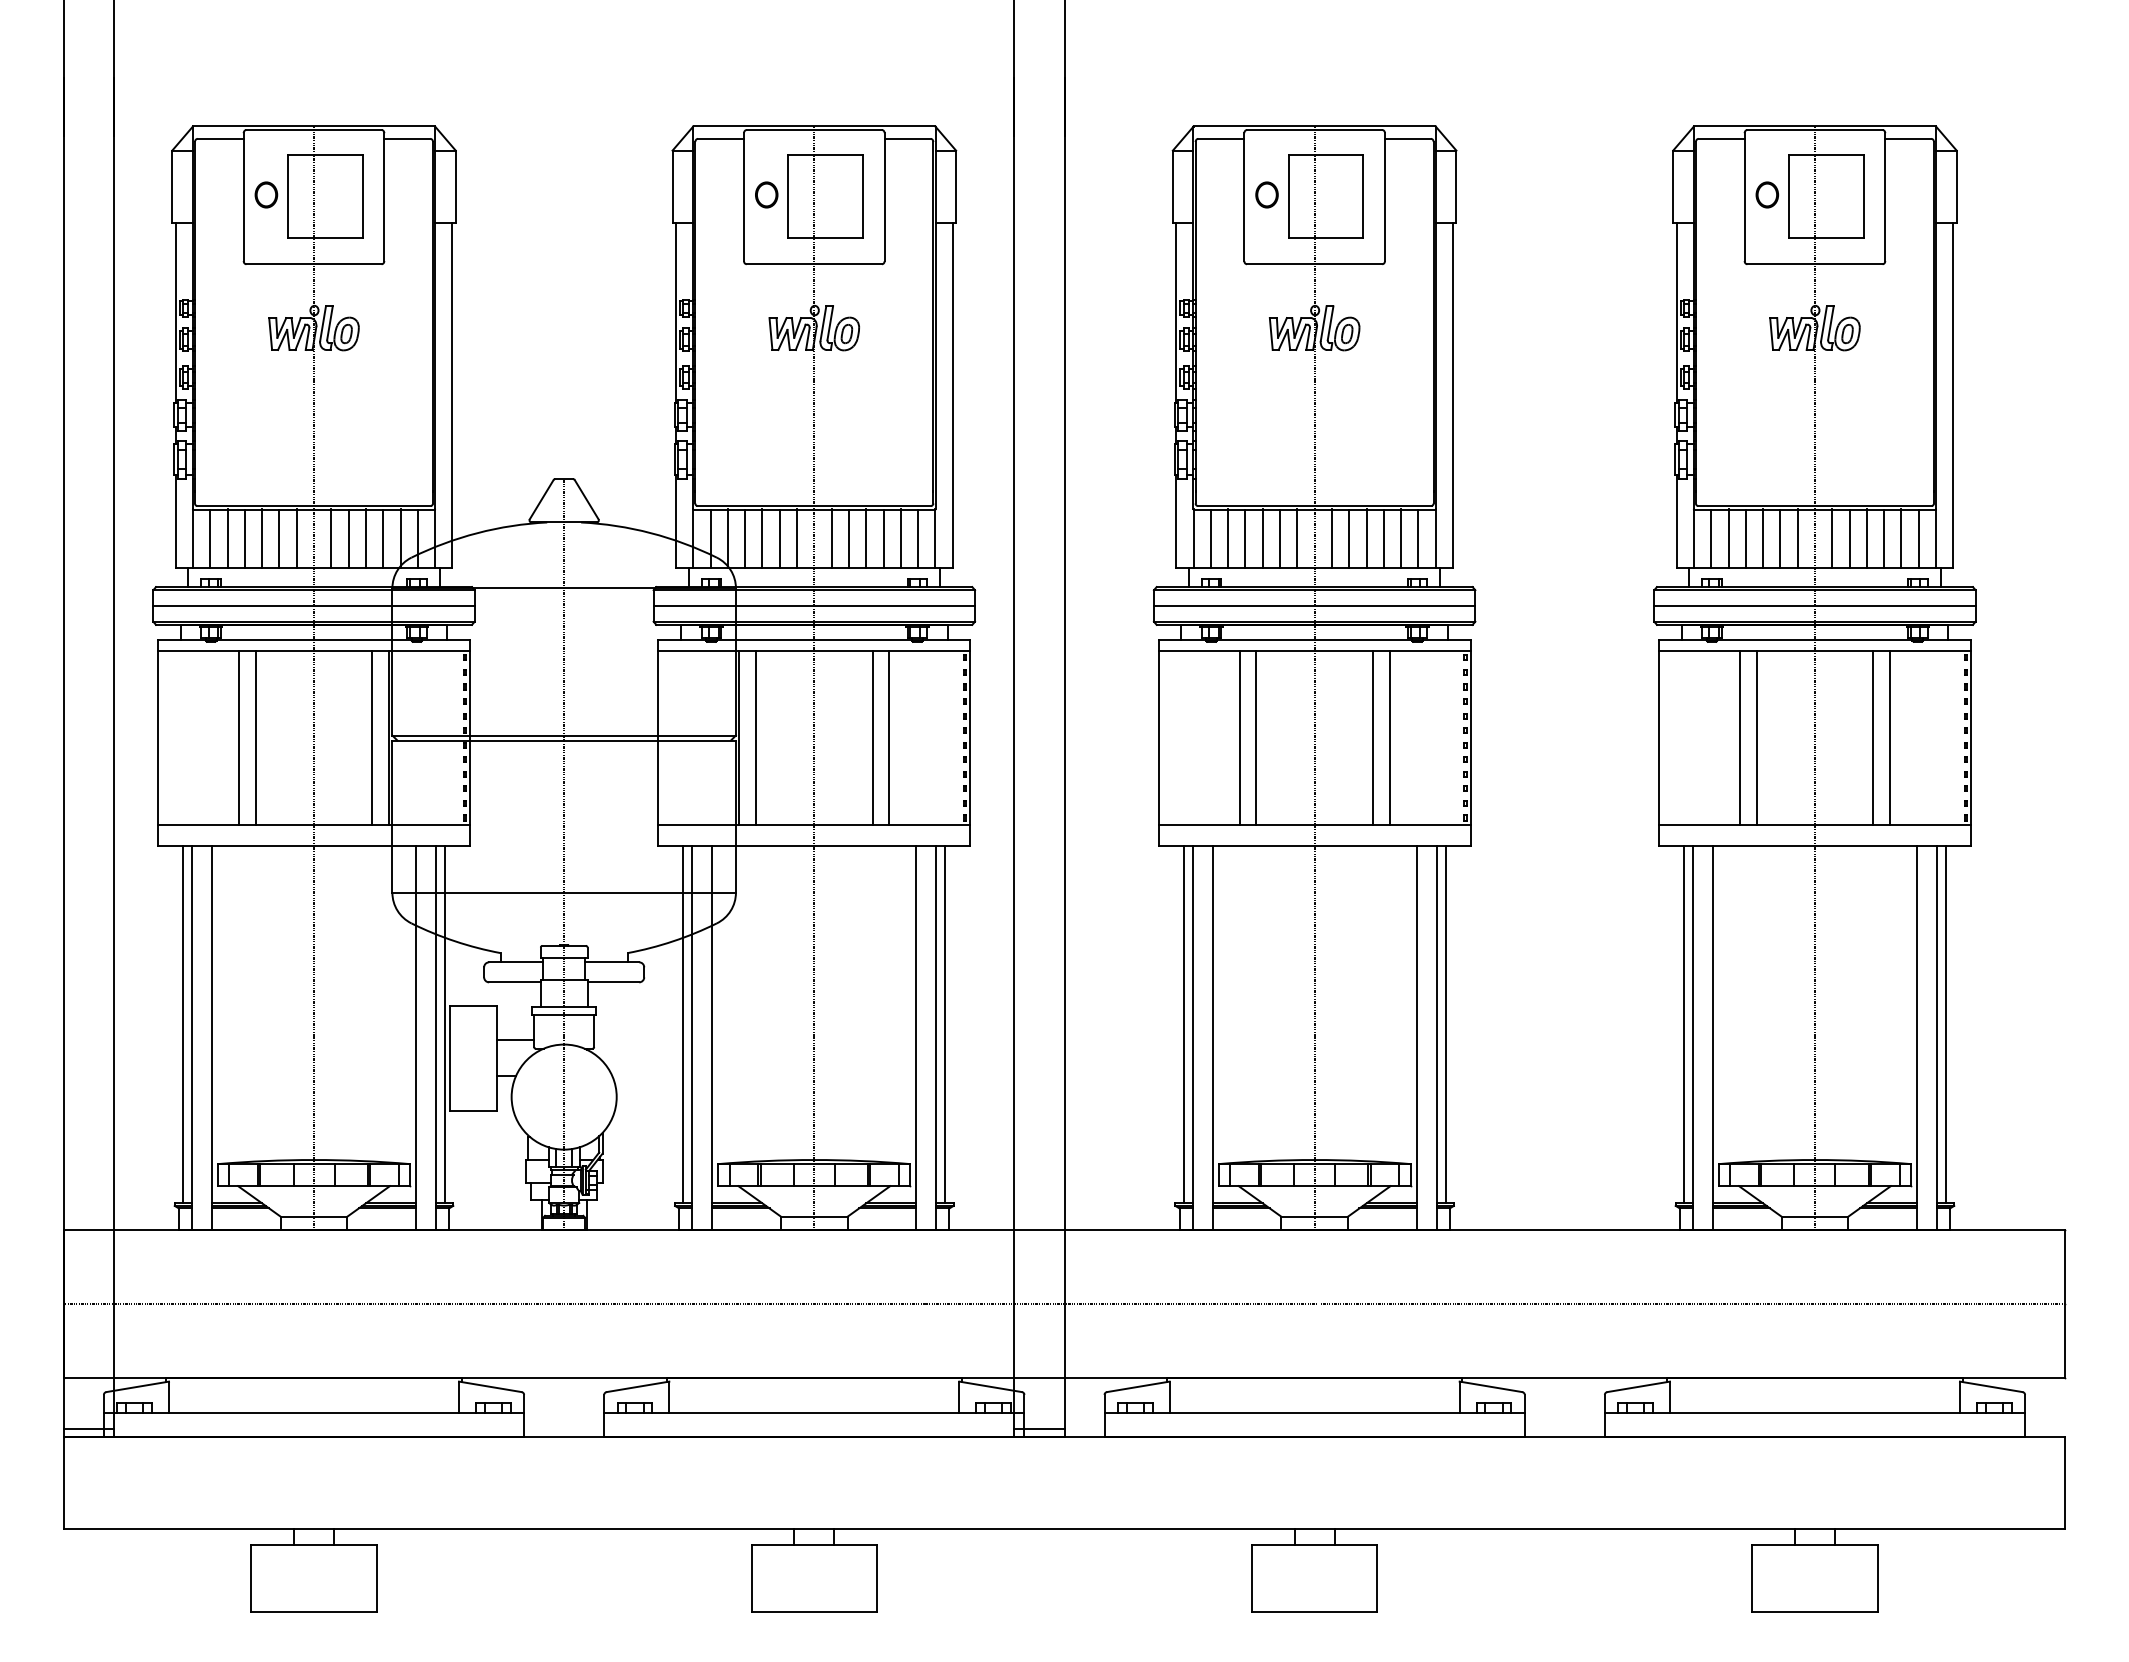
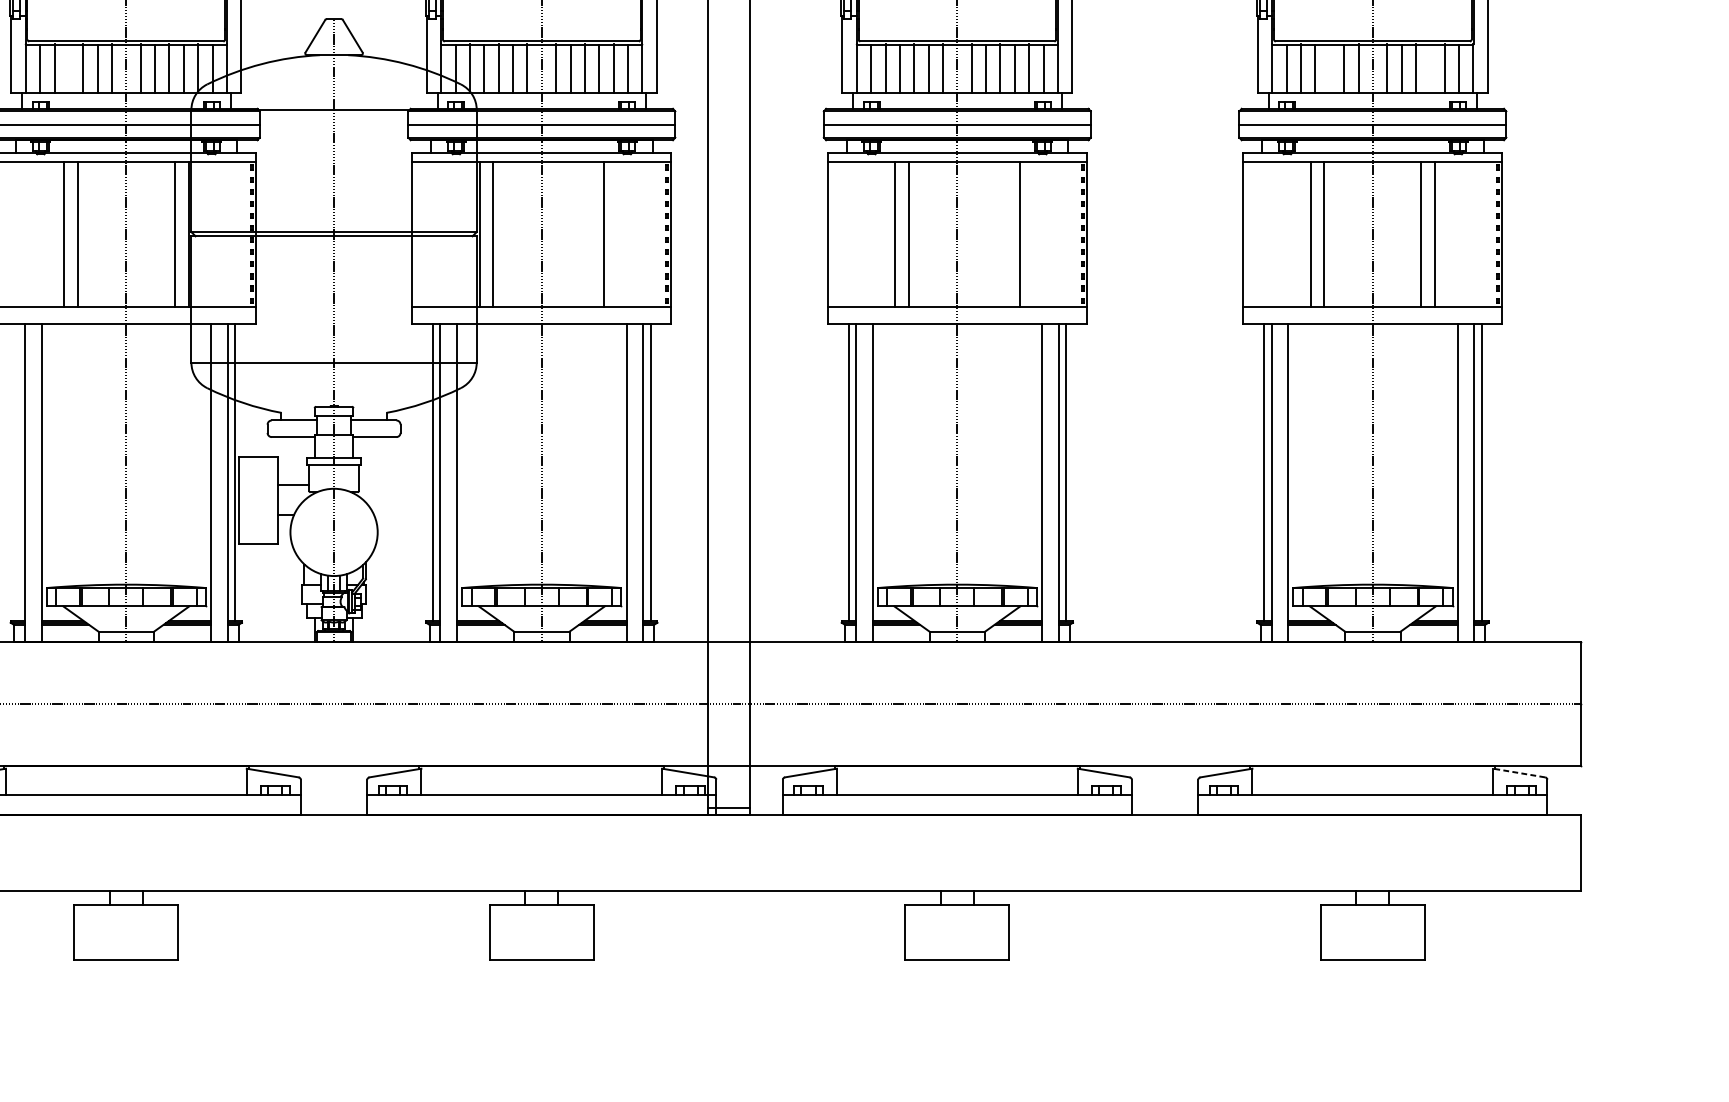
line: (244, 538) -> (68, 68), removed
line: (1763, 538) -> (1330, 68), removed
line: (1884, 538) -> (1430, 68), removed
line: (872, 737) -> (590, 233), removed
line: (1373, 737) -> (1006, 233), removed
line: (183, 1024) -> (17, 472), removed
line: (1991, 1386) -> (1519, 772), solid -> dashed

